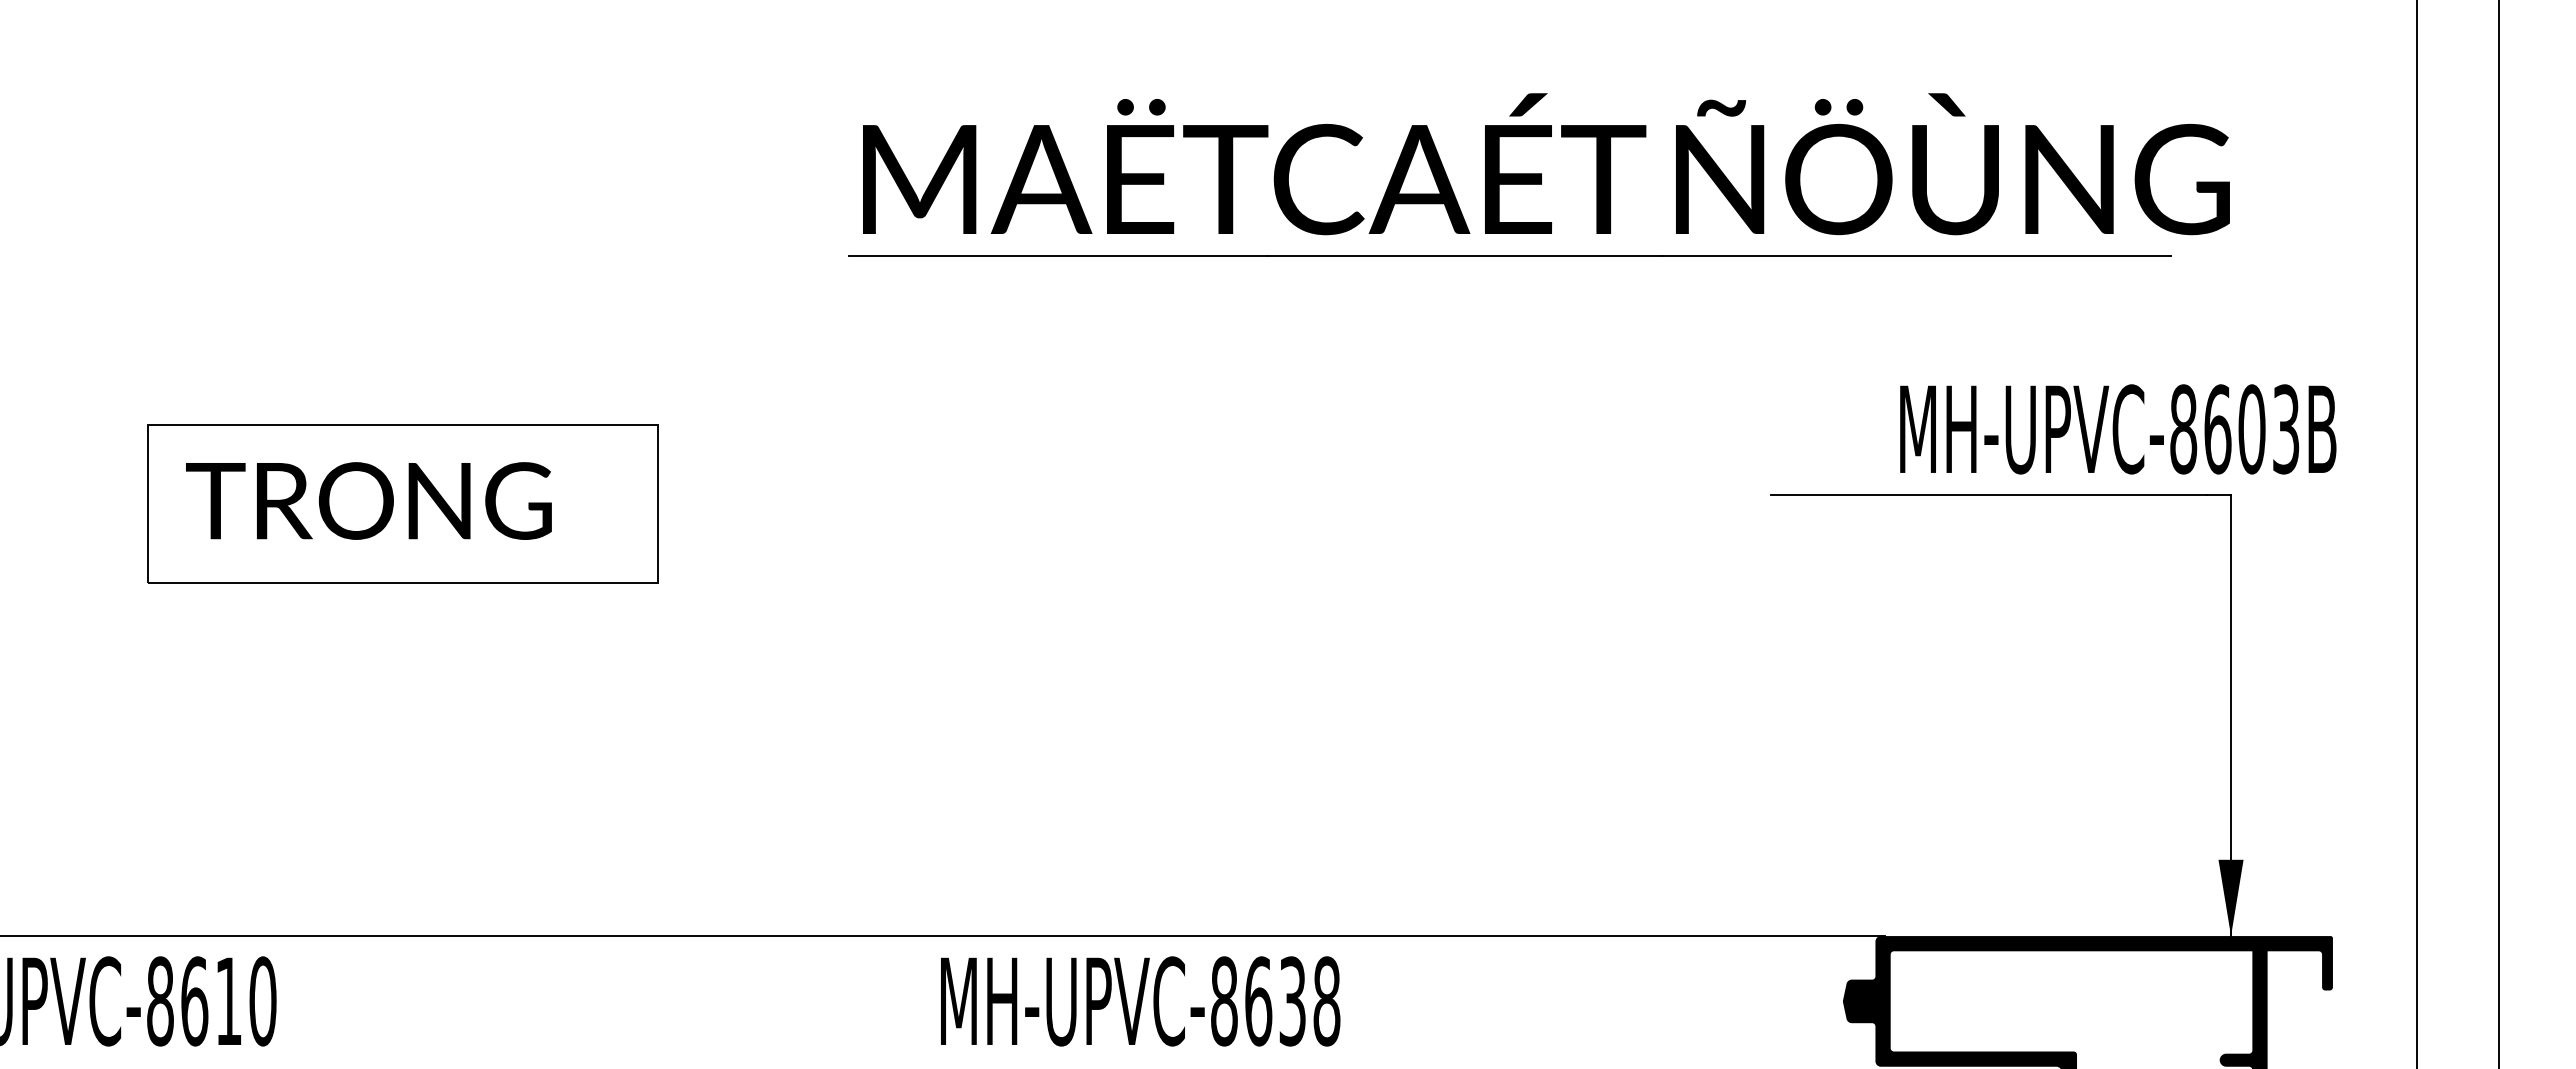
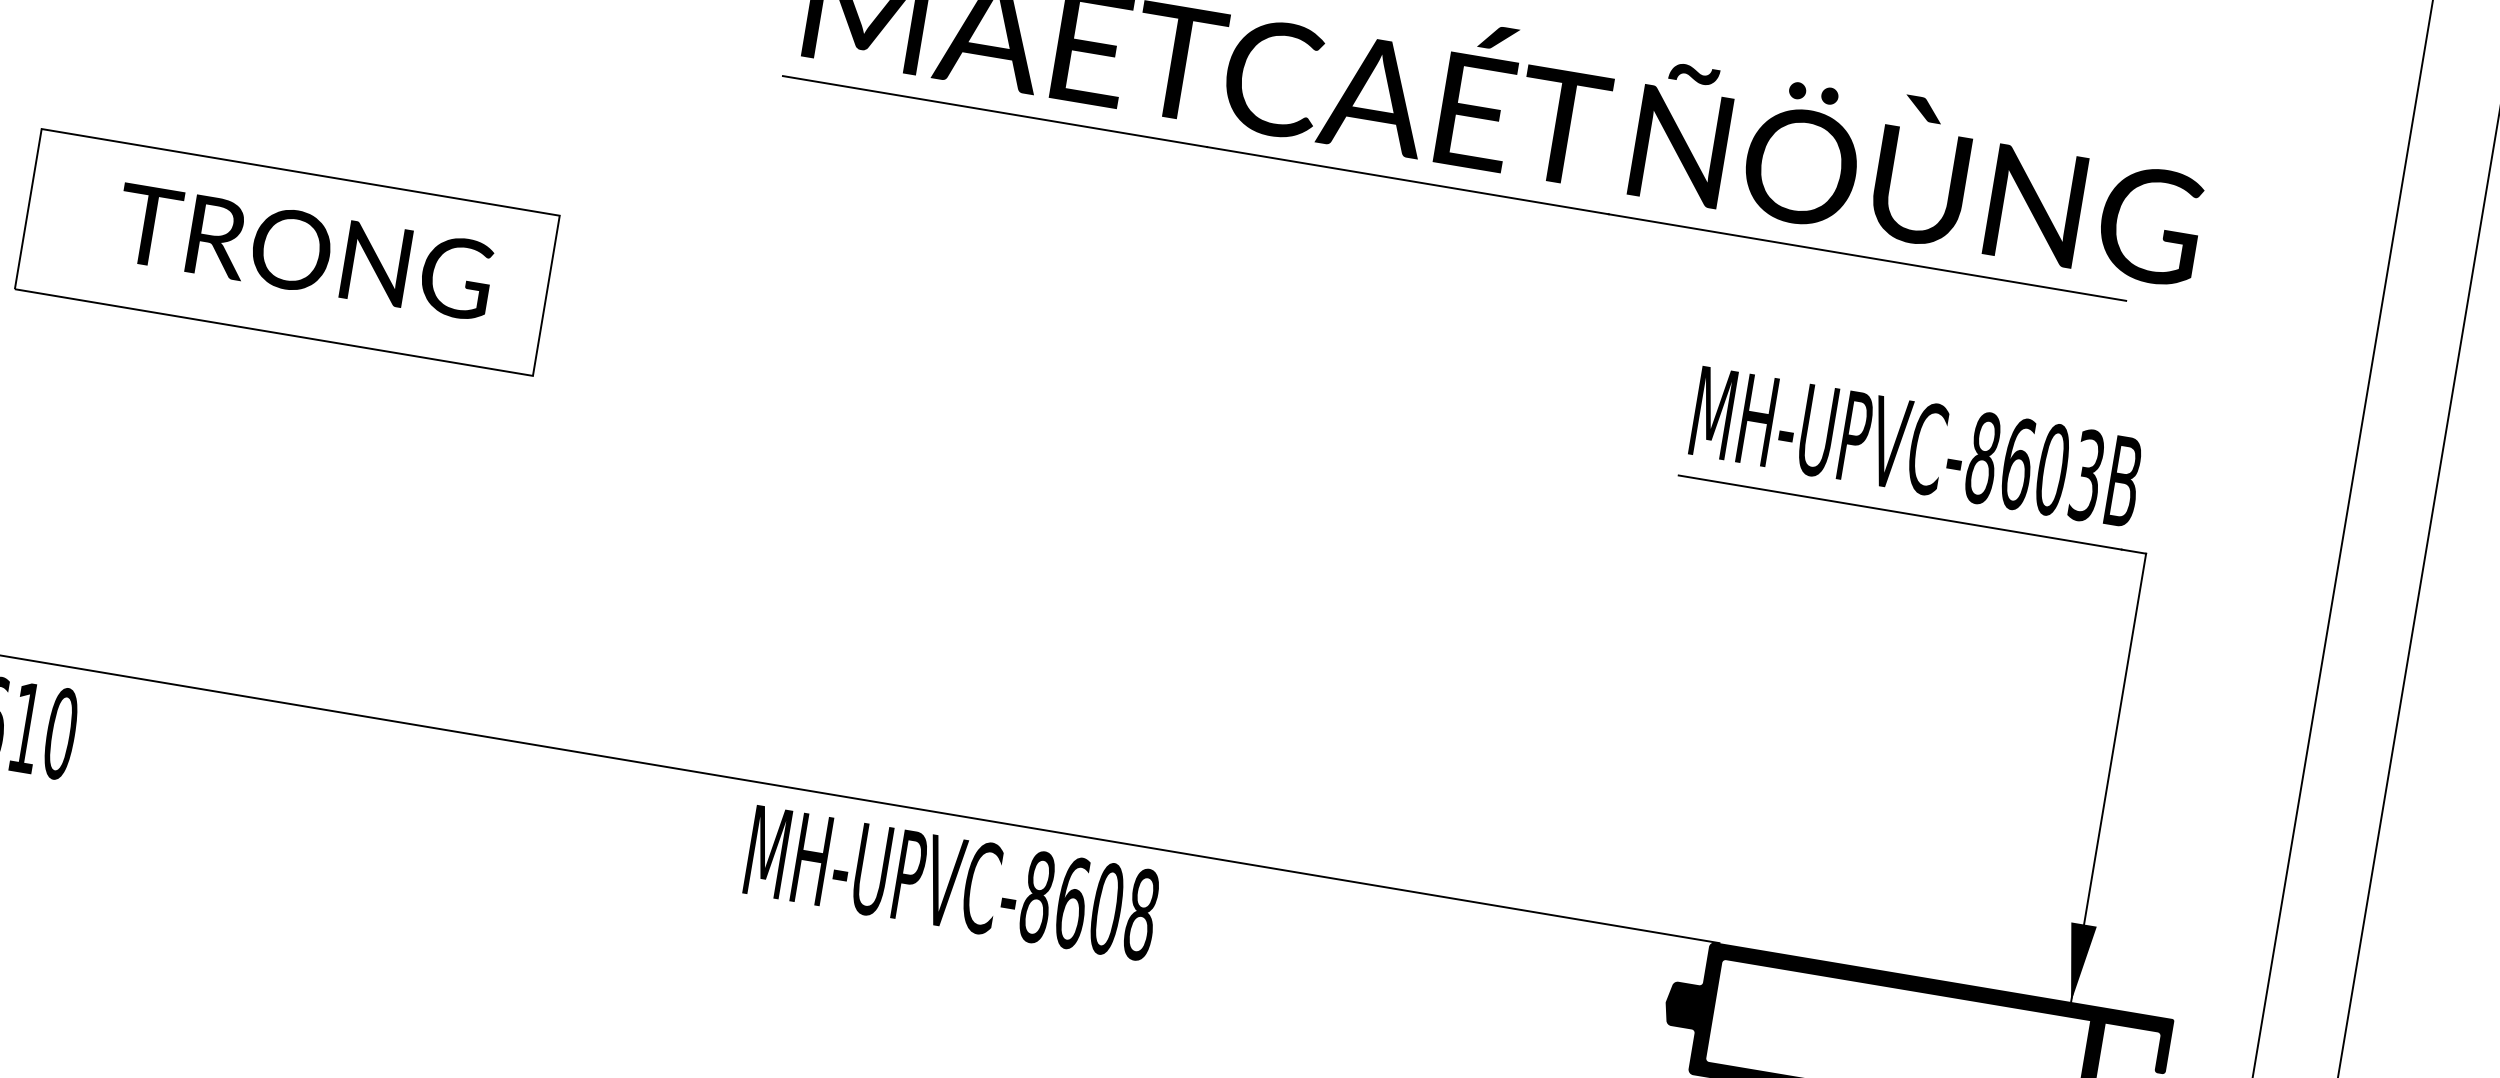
text: (2118, 429) -> (1916, 447), moved
text: (368, 500) -> (304, 251), moved
text: (1292, 1001) -> (1106, 908), MH-UPVC-8638 -> MH-UPVC-8608

